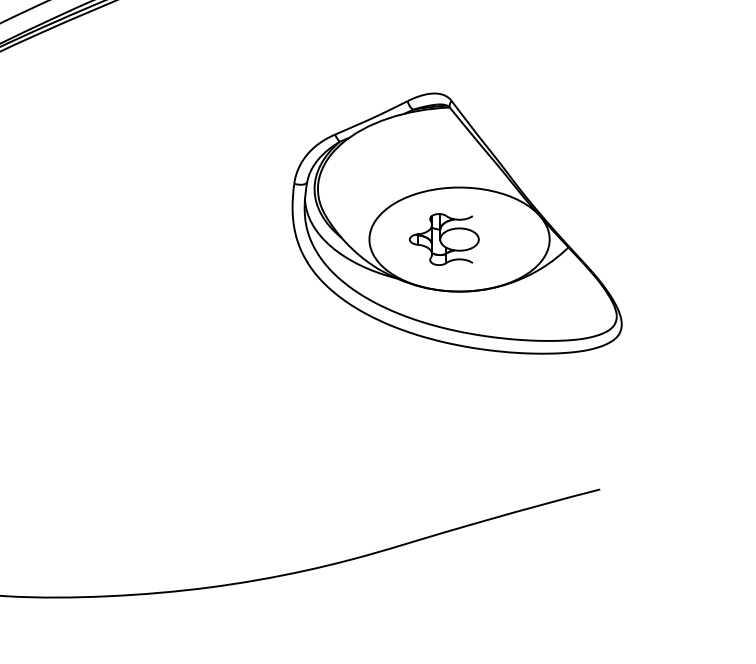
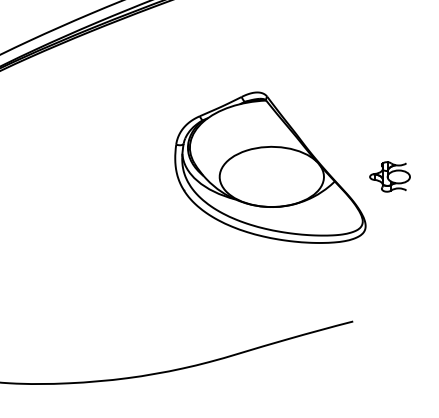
part: (443, 238) -> (389, 176), moved

